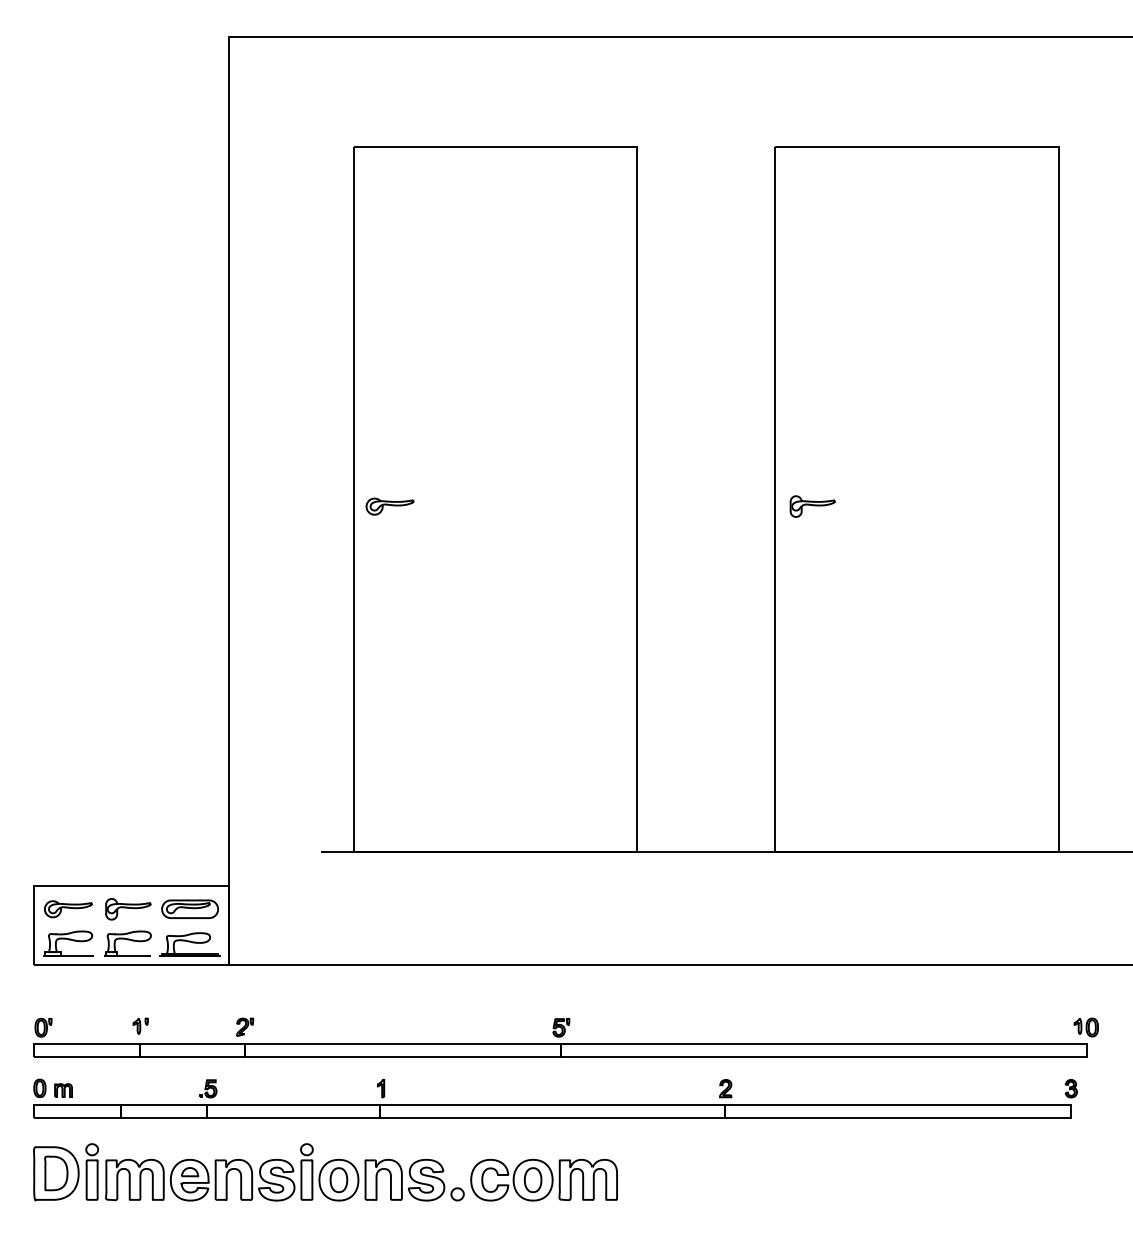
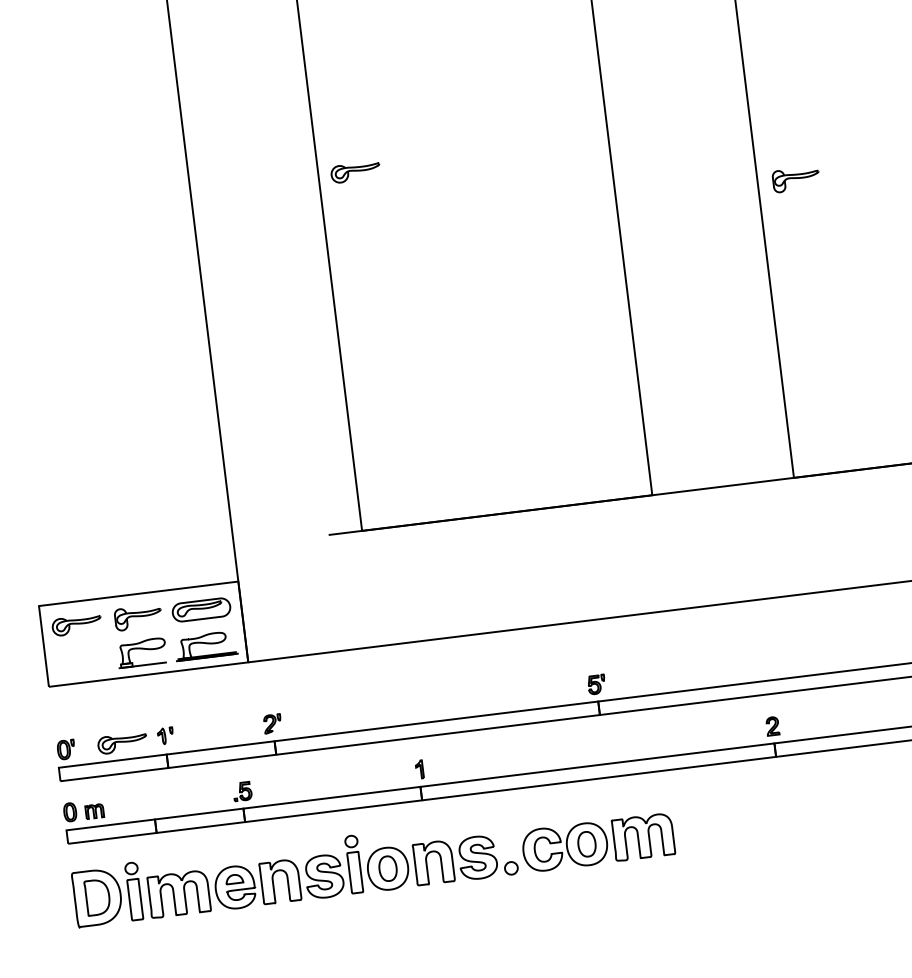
part: (812, 506) -> (795, 179), moved
part: (68, 943) -> (81, 660), removed
part: (98, 1028) -> (122, 743), added

